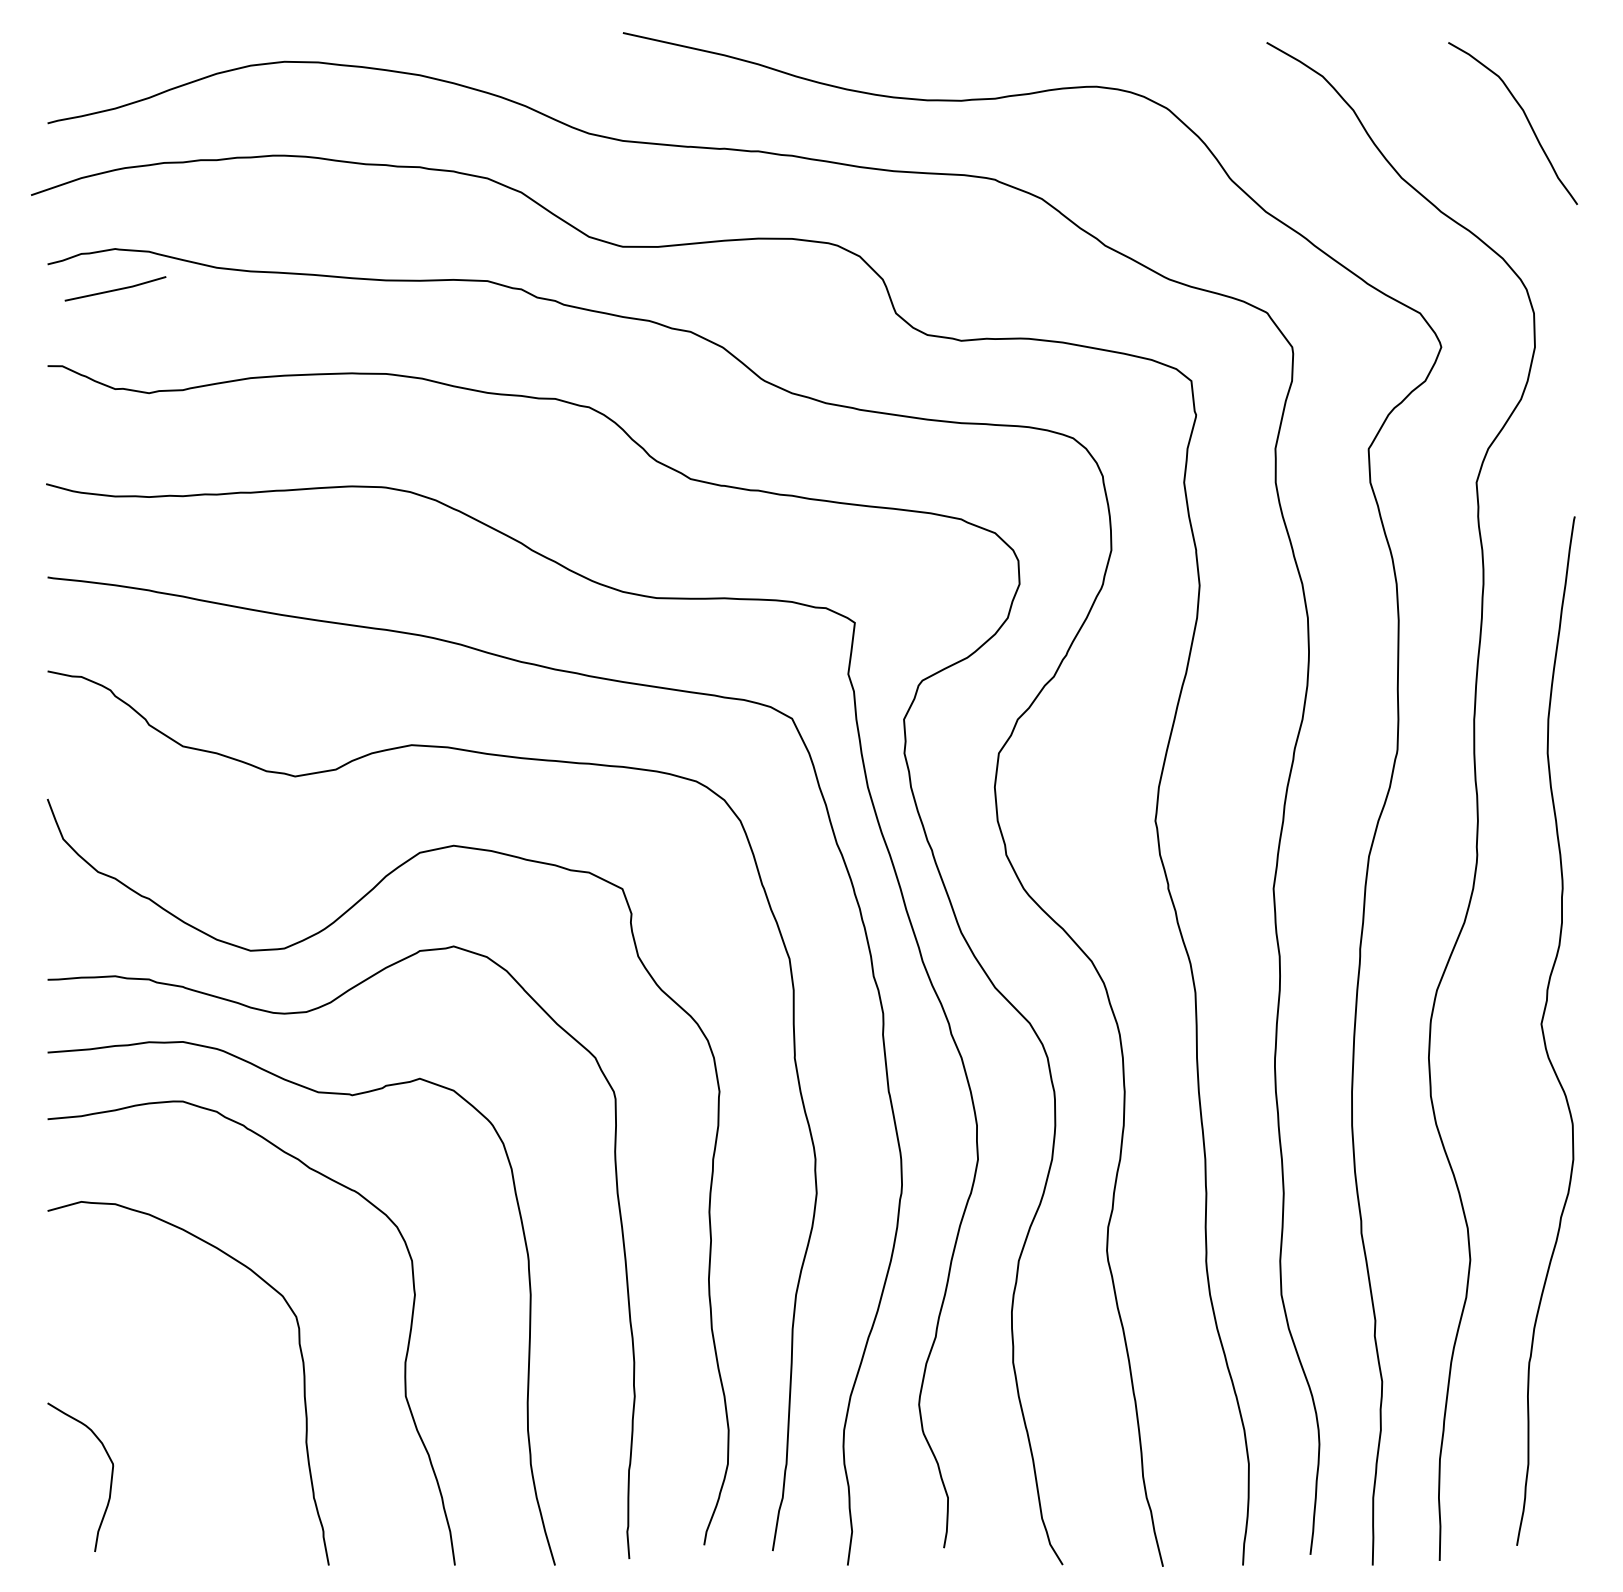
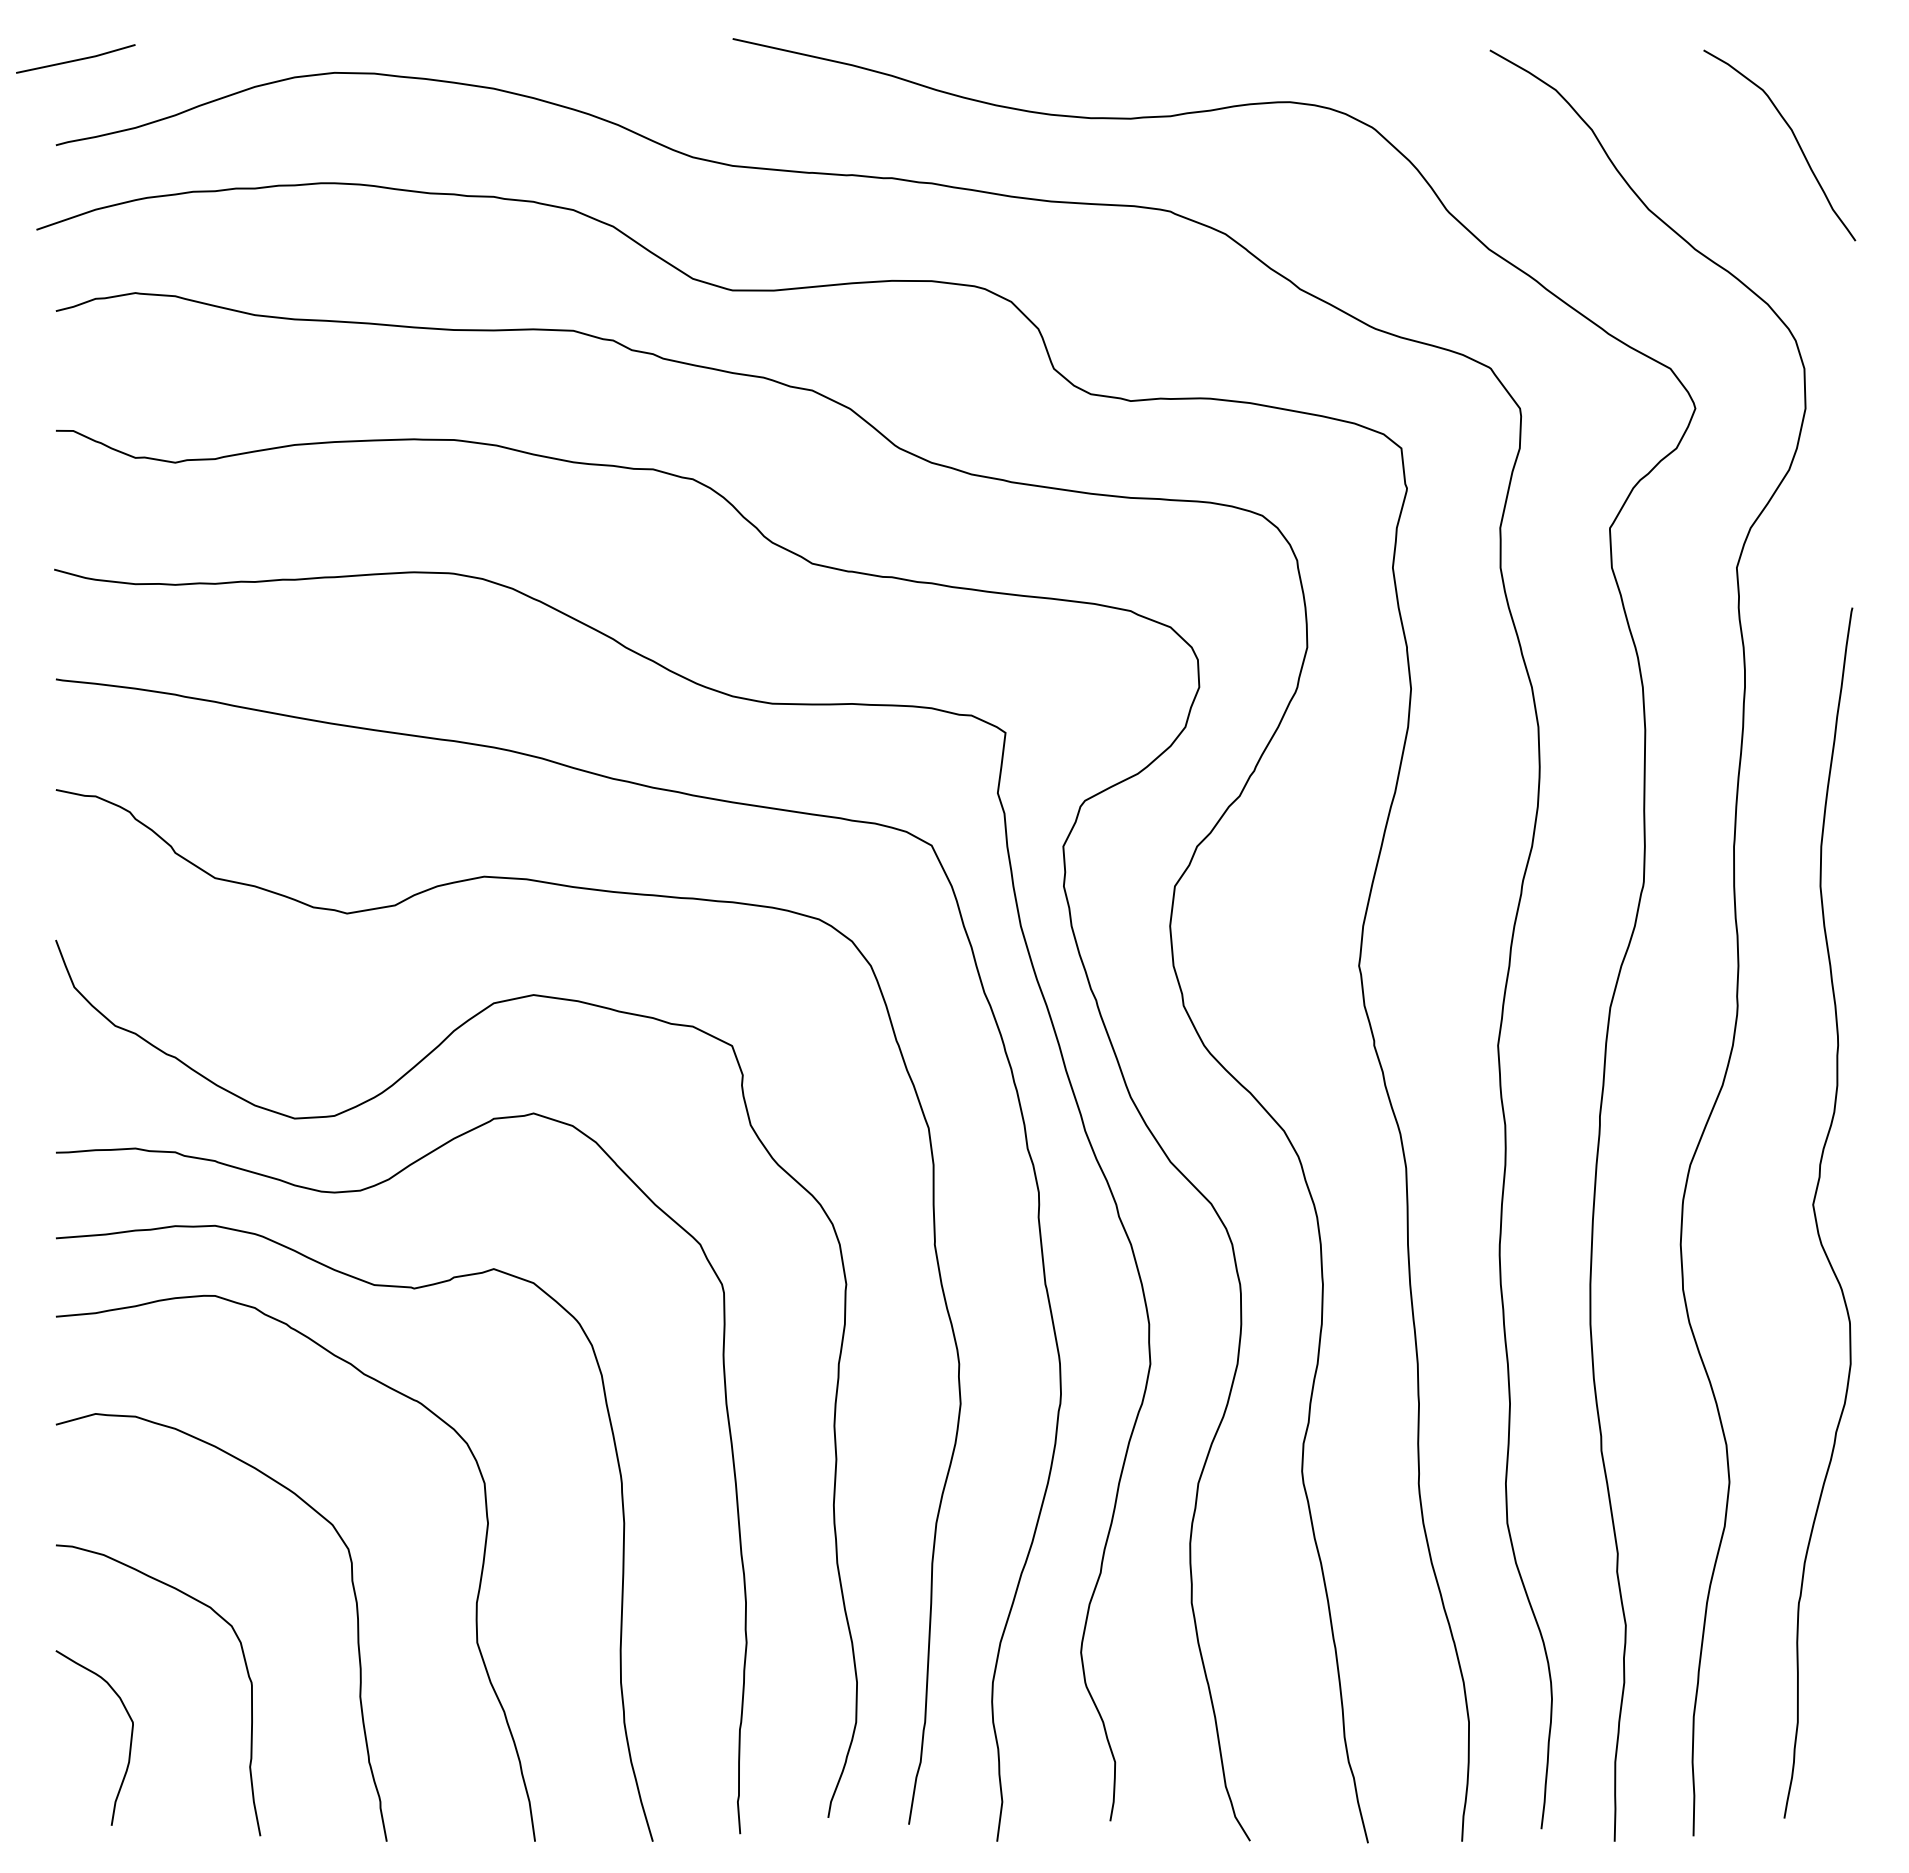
line: (115, 289) -> (75, 59), moved
curve: (208, 1417) -> (245, 1667), added

